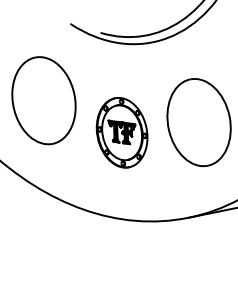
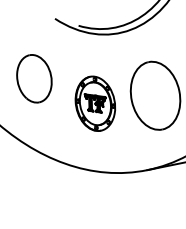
part: (43, 100) -> (34, 78), size x0.7

